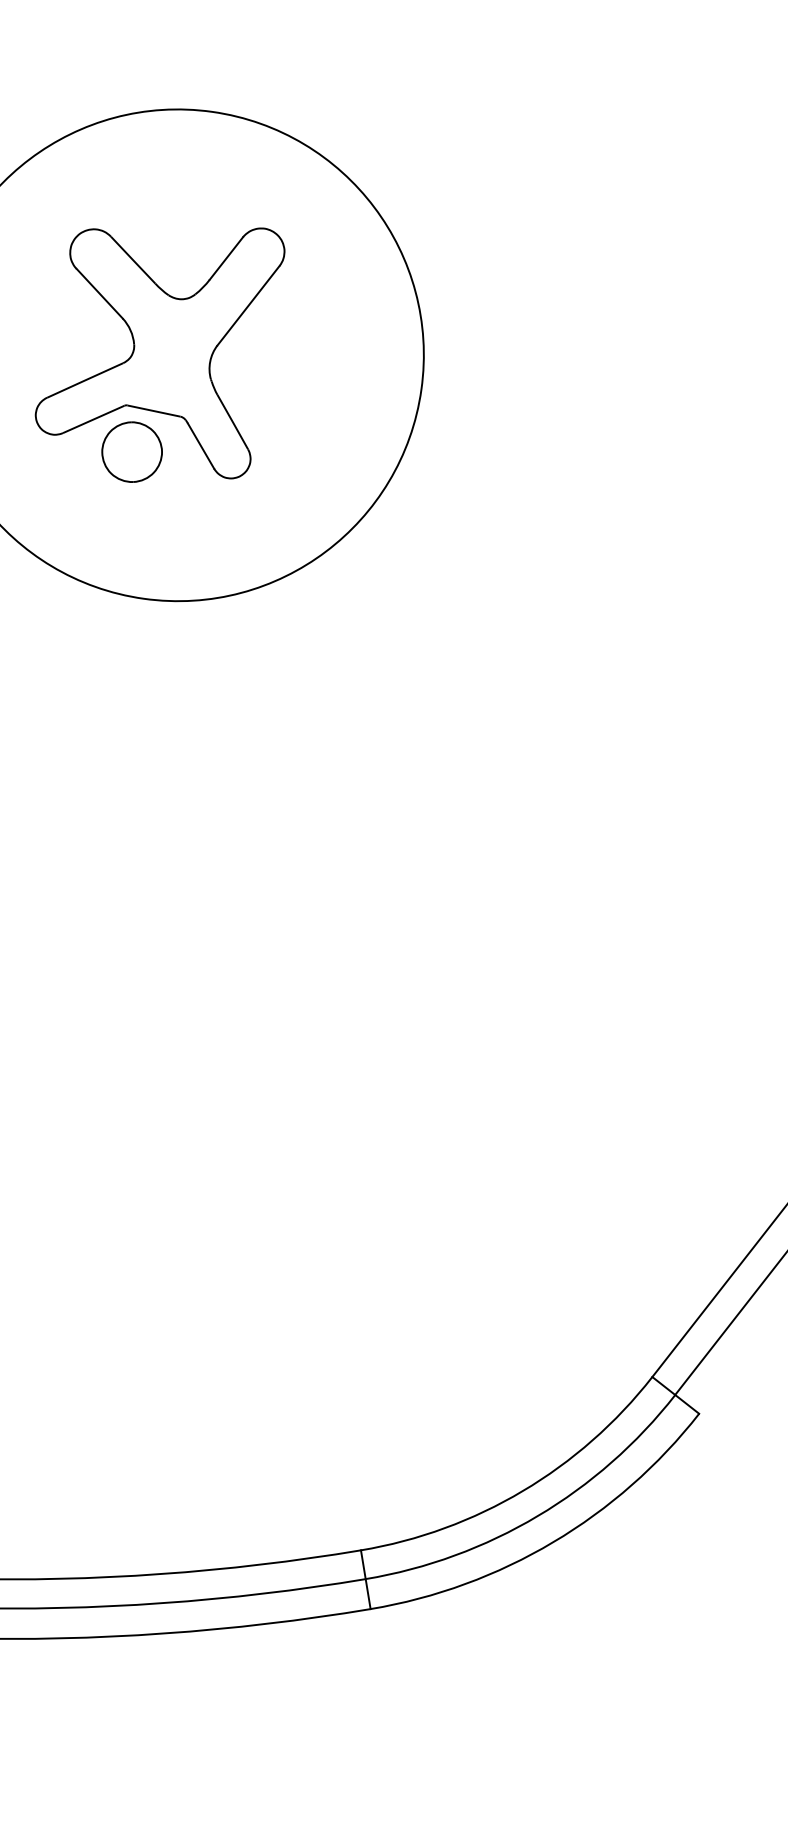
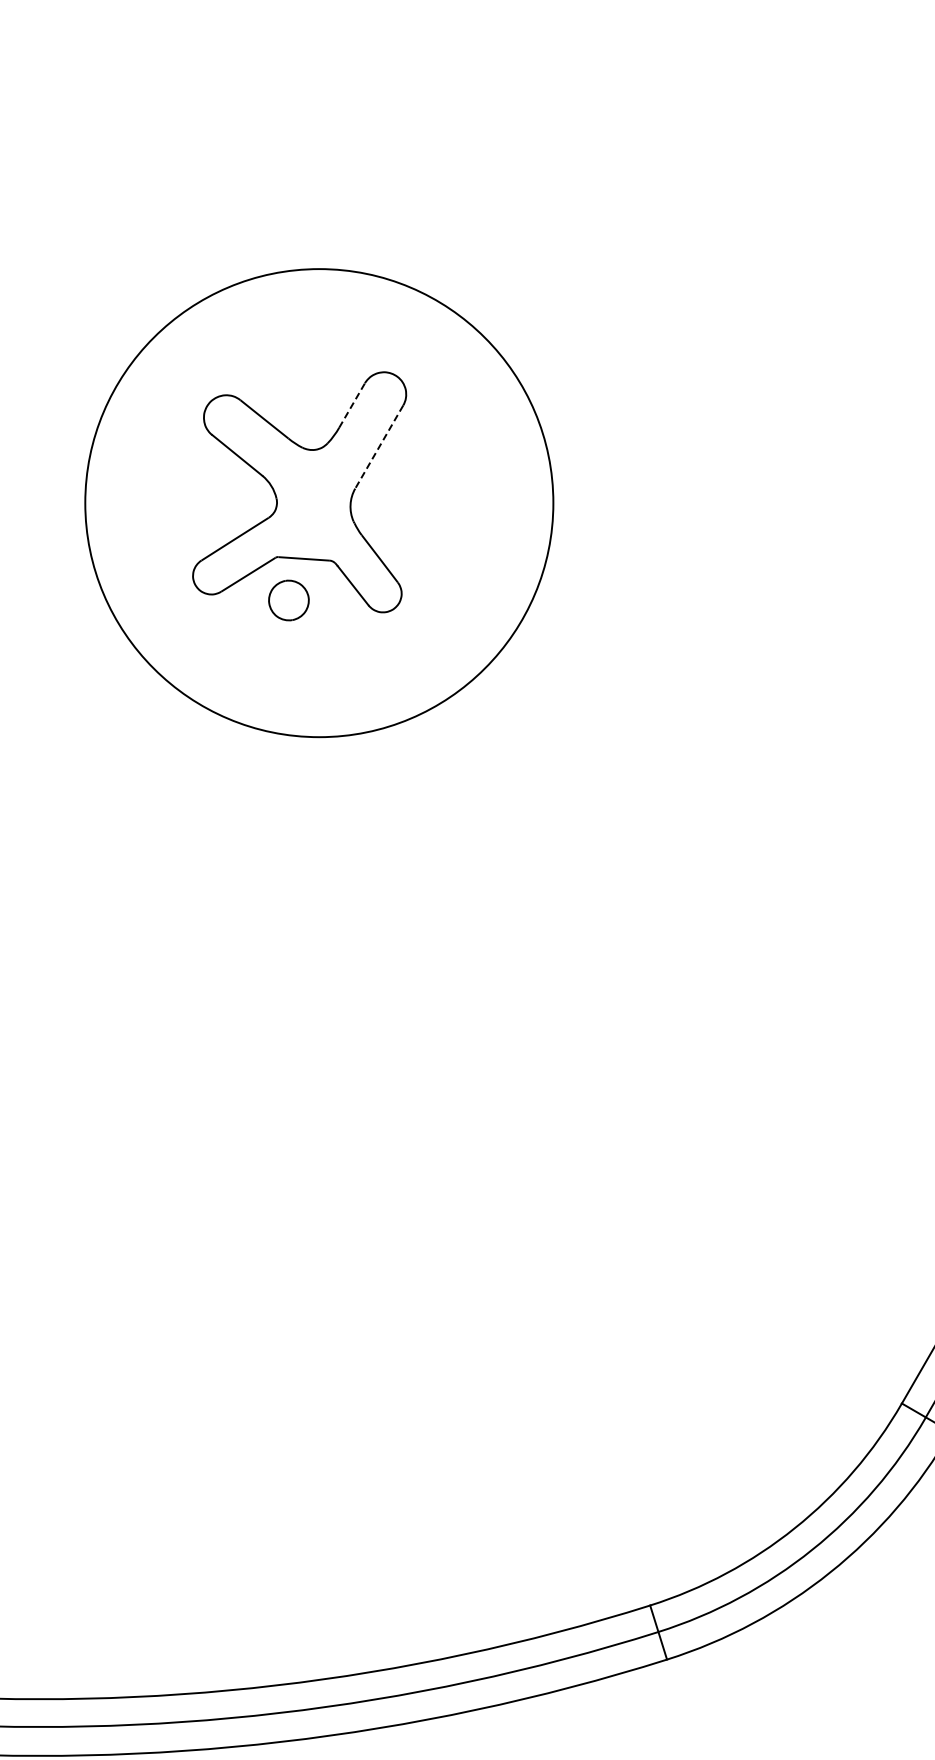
line: (226, 258) -> (352, 405), solid -> dashed
line: (248, 306) -> (379, 447), solid -> dashed
part: (131, 452) -> (288, 600), size x0.7

